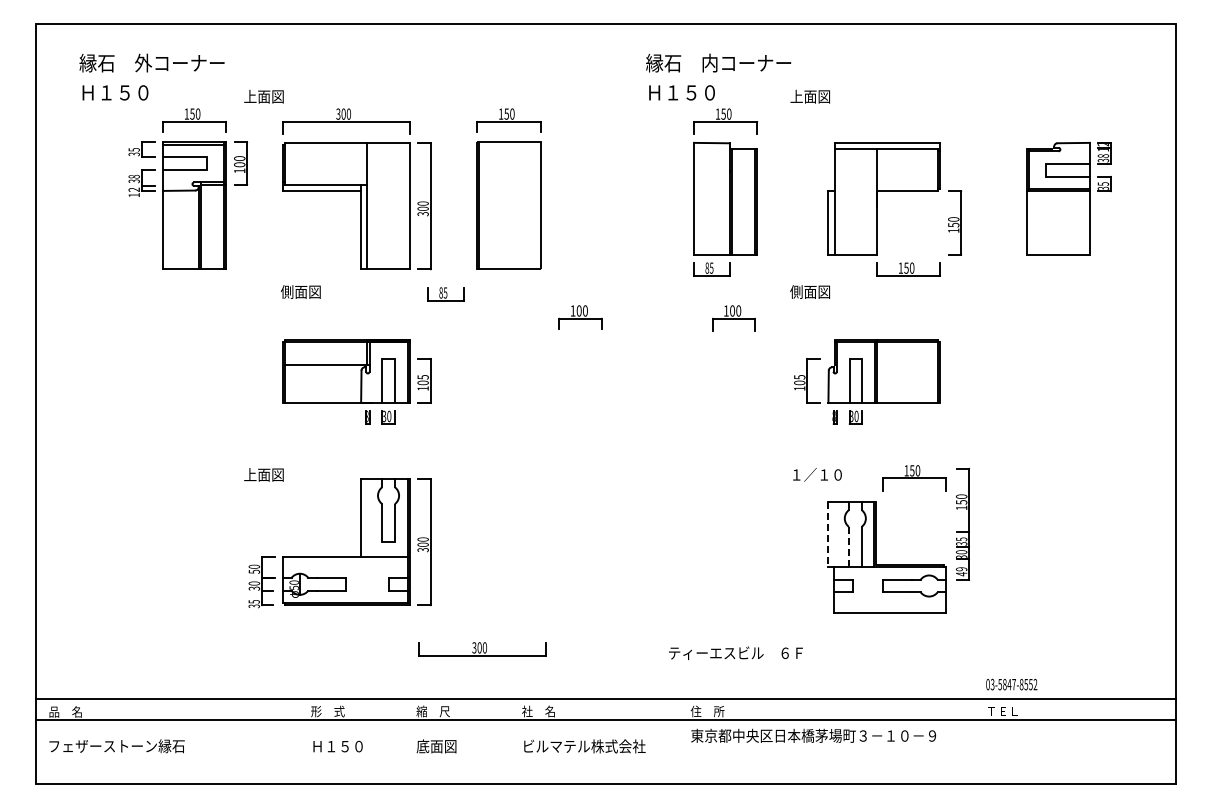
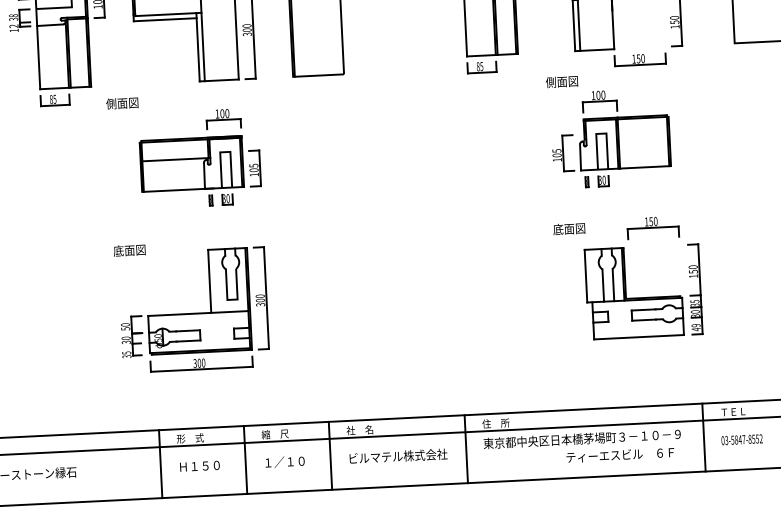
text: (300, 291) -> (122, 102), moved
part: (445, 294) -> (54, 100), moved
part: (580, 317) -> (223, 118), moved
part: (733, 318) -> (599, 101), moved
text: (250, 474) -> (118, 250), 上面図 -> 底面図
text: (815, 474) -> (573, 228), １／１０ -> 底面図
part: (962, 523) -> (694, 288), moved
line: (828, 534) -> (586, 276), dashed -> solid
line: (849, 546) -> (603, 285), dashed -> solid
part: (482, 649) -> (201, 364), moved
text: (735, 653) -> (620, 455), moved
text: (1011, 684) -> (741, 439), moved
line: (289, 741) -> (160, 464), added
line: (395, 741) -> (245, 459), added
line: (500, 741) -> (330, 455), added
line: (669, 741) -> (466, 449), added
line: (964, 741) -> (703, 437), added
text: (442, 746) -> (283, 462), 底面図 -> １／１０

